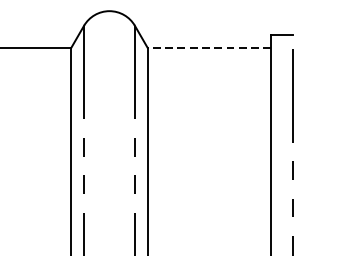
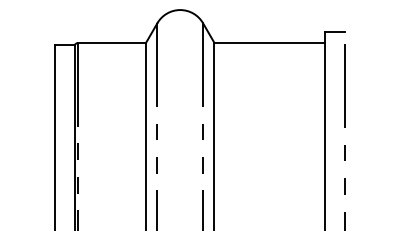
line: (209, 47) -> (269, 42), dashed -> solid

